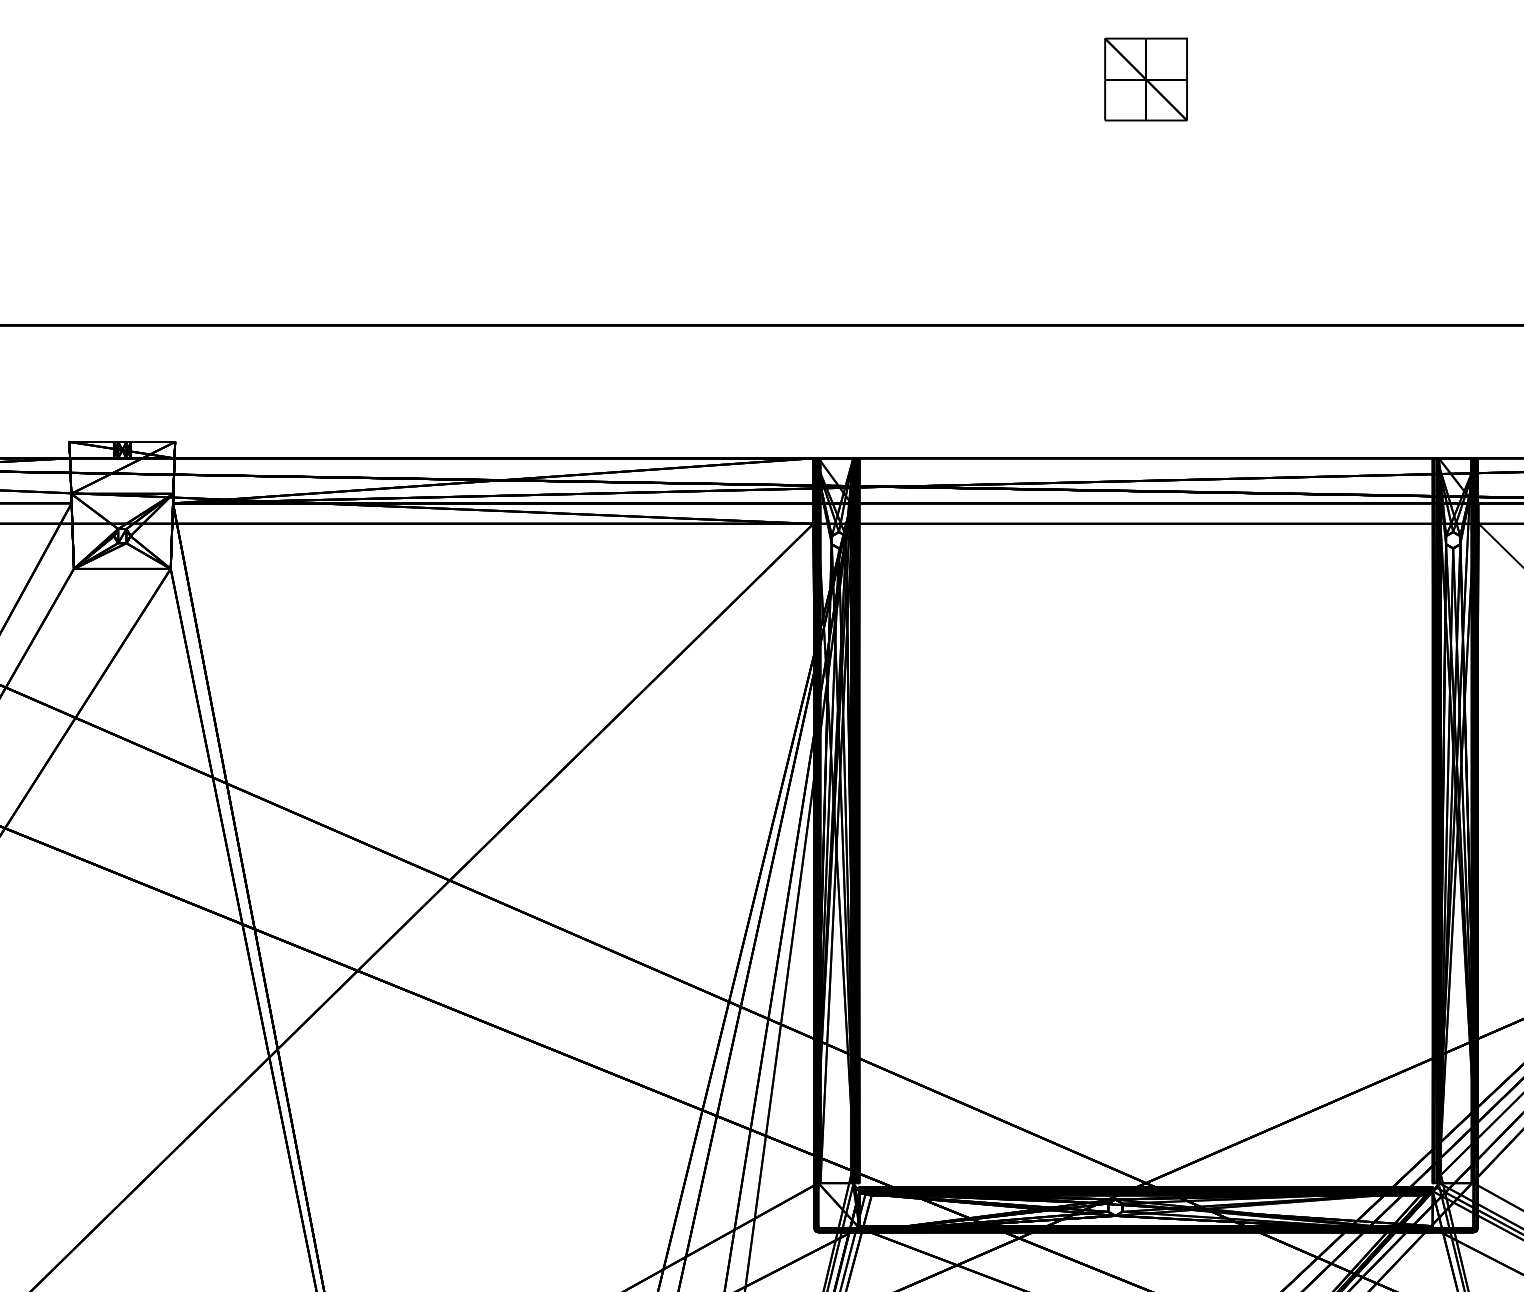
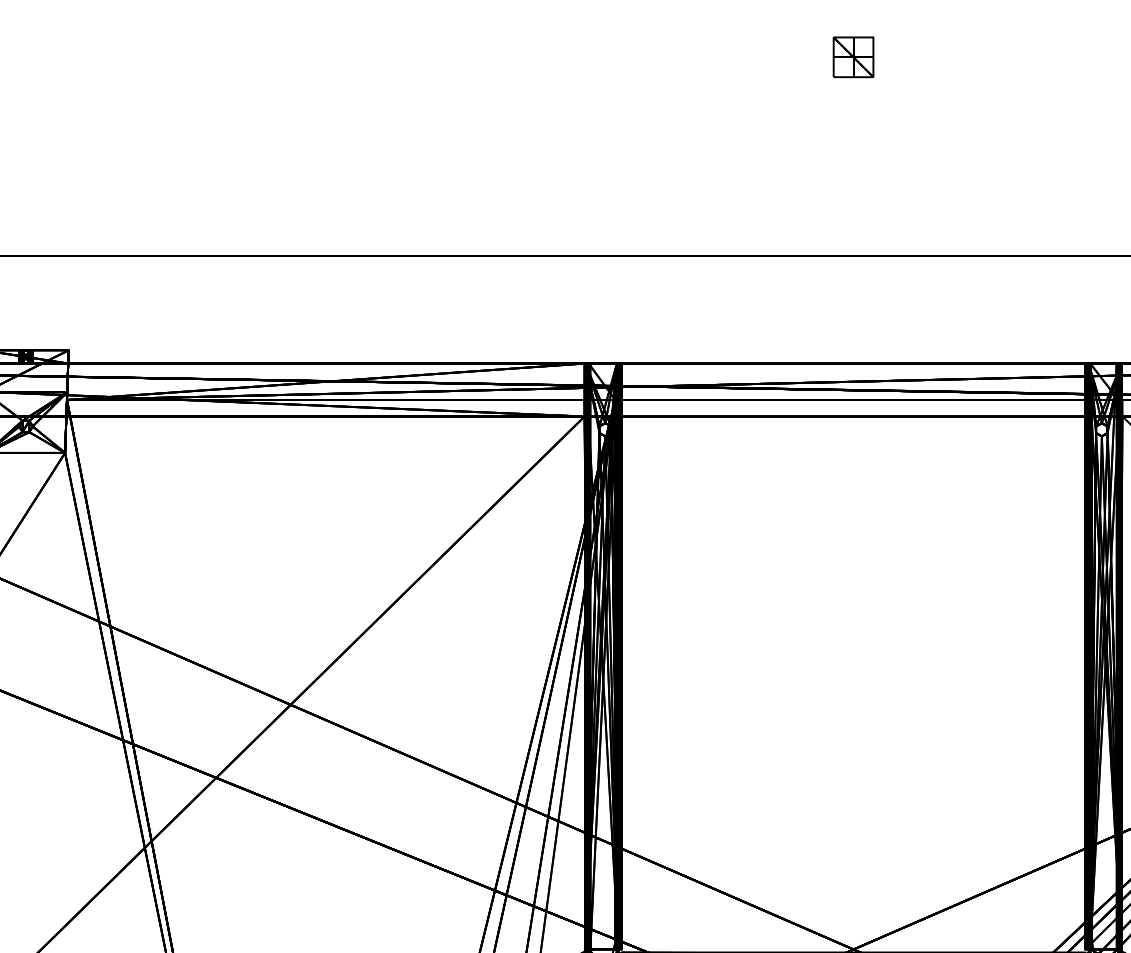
part: (1145, 79) -> (853, 57), size x0.6

